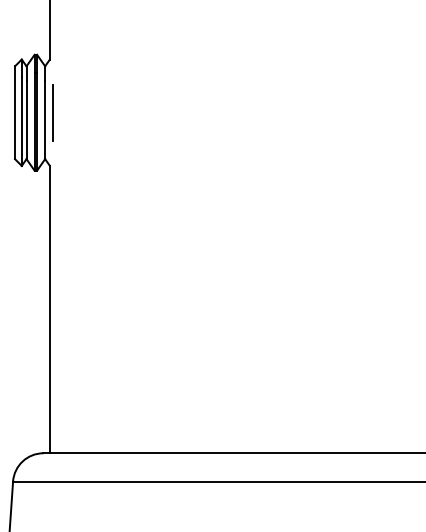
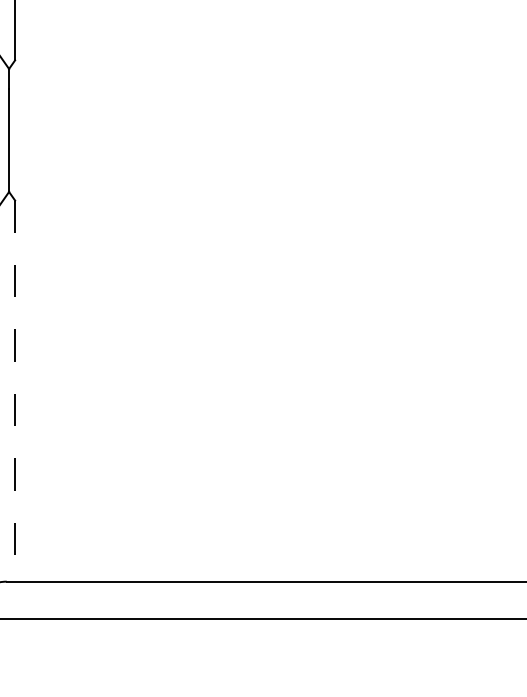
line: (53, 112) -> (20, 130), removed
line: (49, 309) -> (14, 391), solid -> dashed

